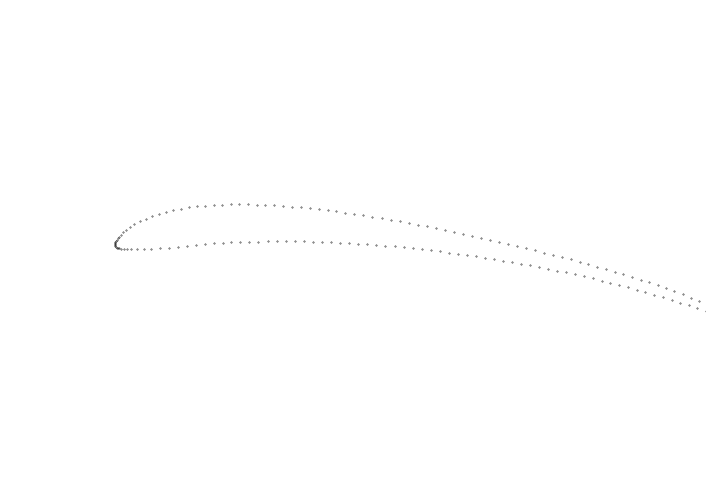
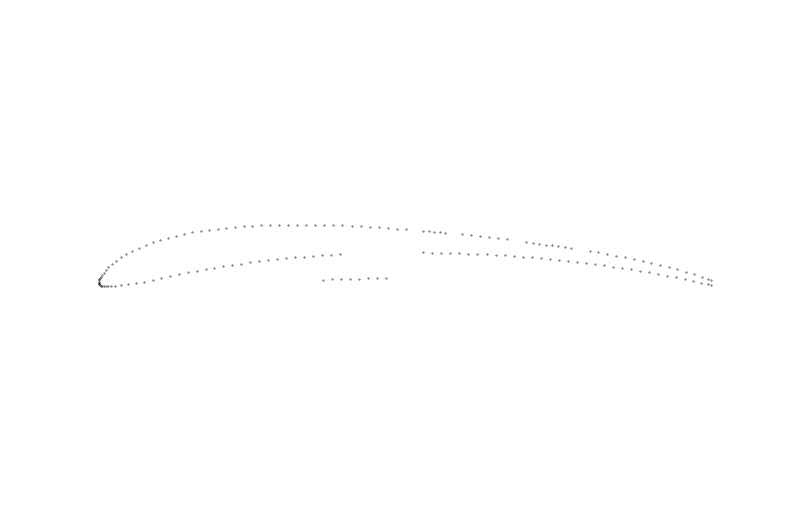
part: (454, 231) -> (434, 231), size x0.6
part: (399, 247) -> (354, 279), moved
part: (565, 258) -> (548, 245), size x0.7

